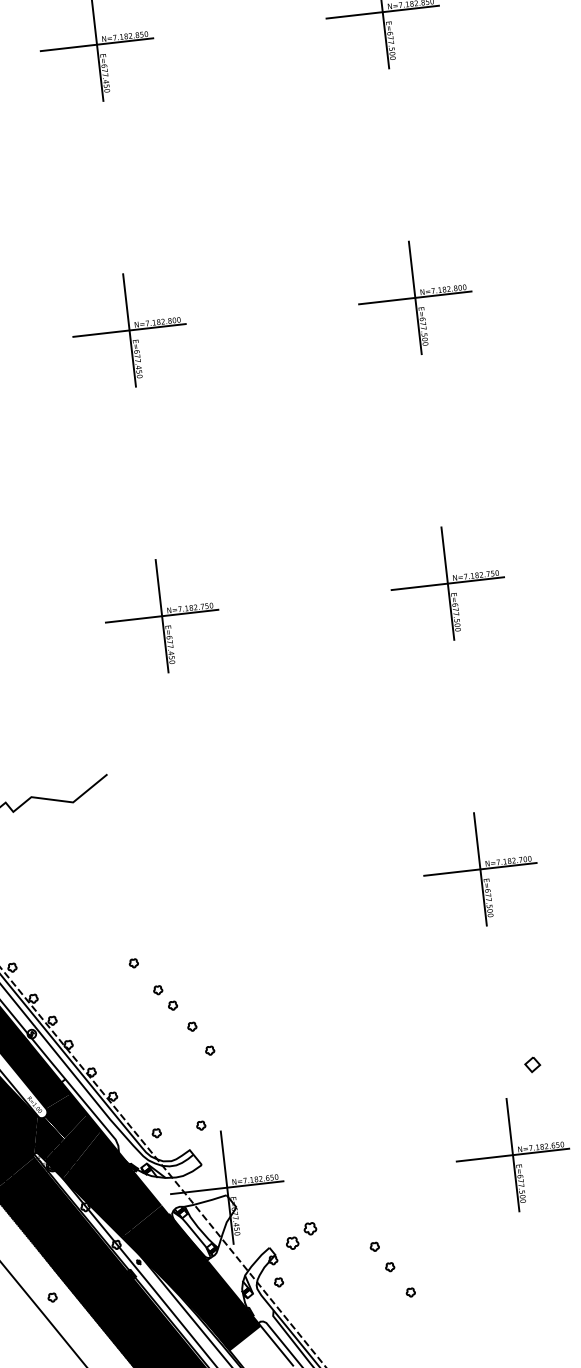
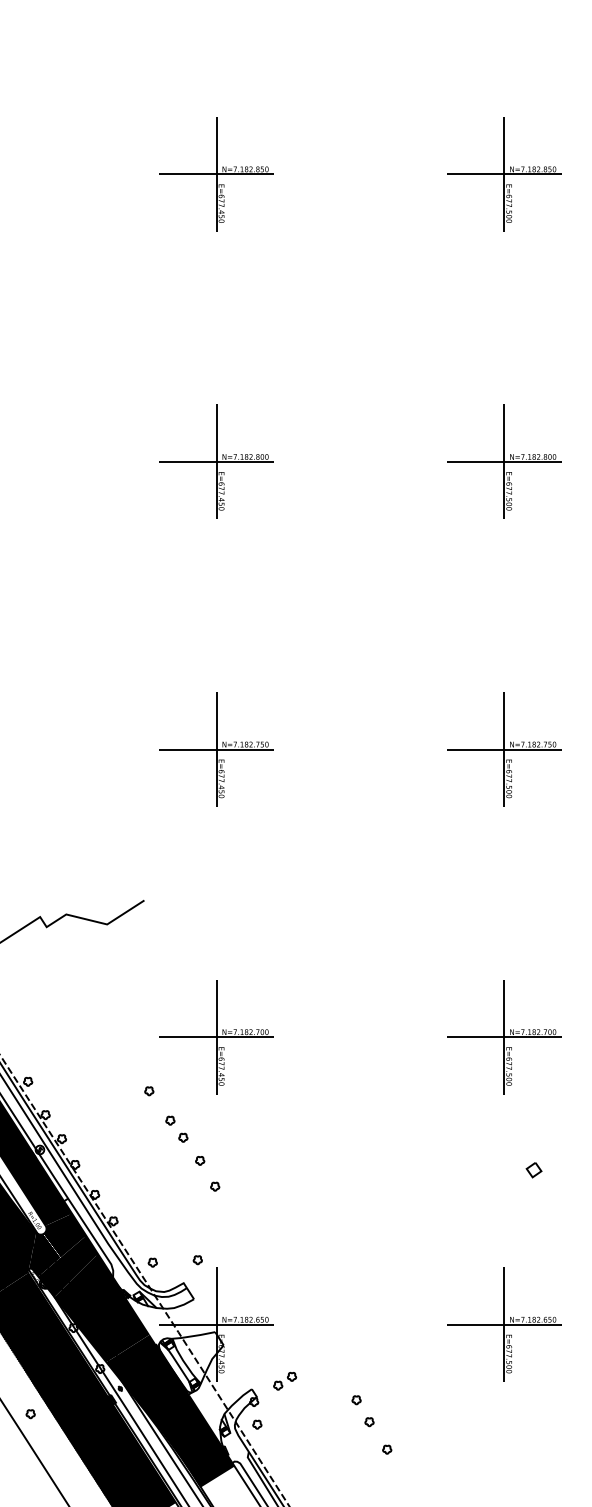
part: (194, 902) -> (216, 1037), added
part: (532, 1065) -> (533, 1170), moved
part: (302, 1236) -> (285, 1381), size x0.71

